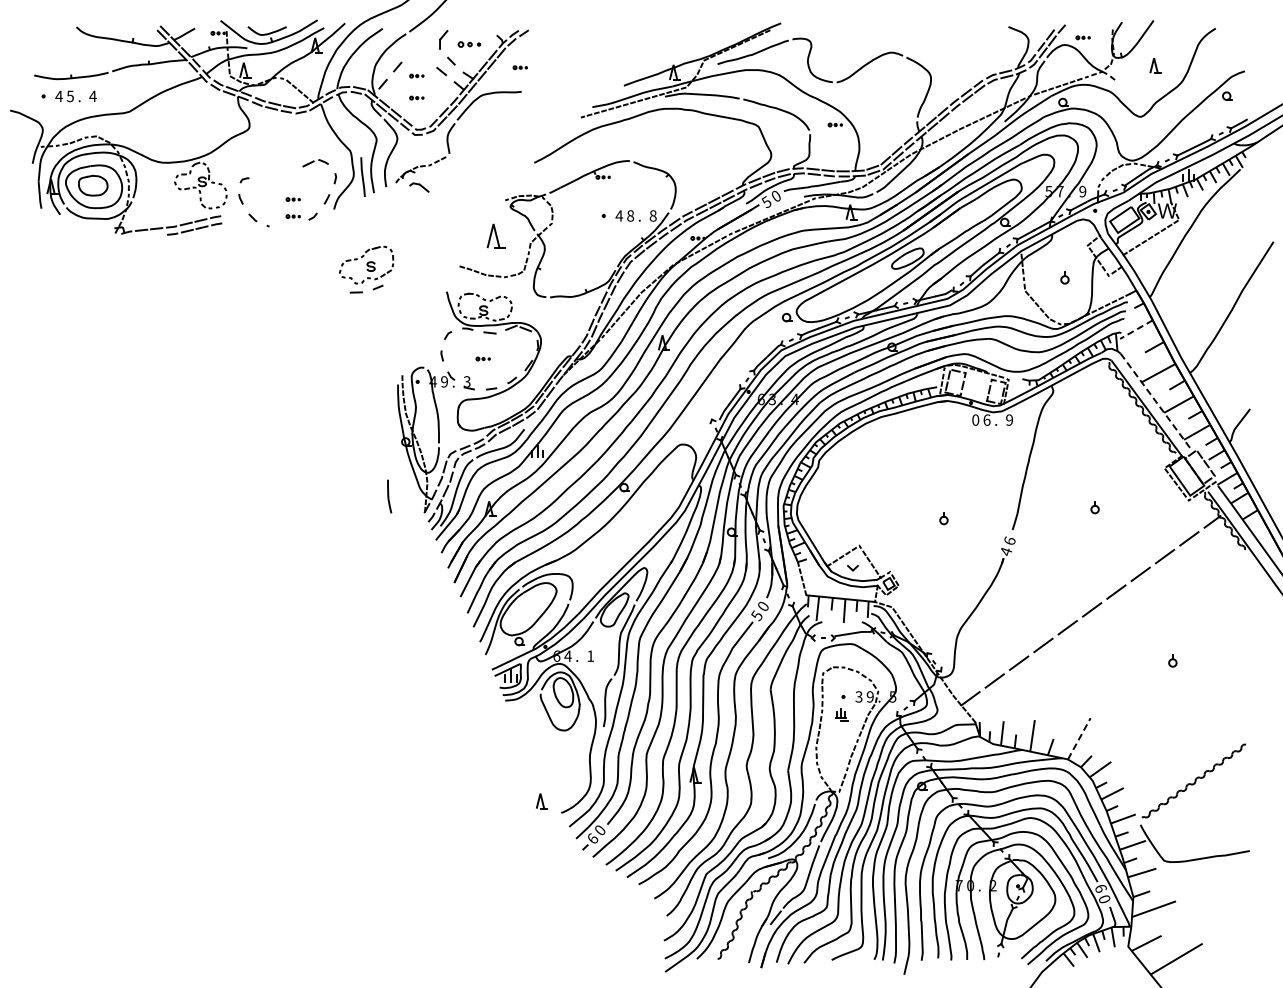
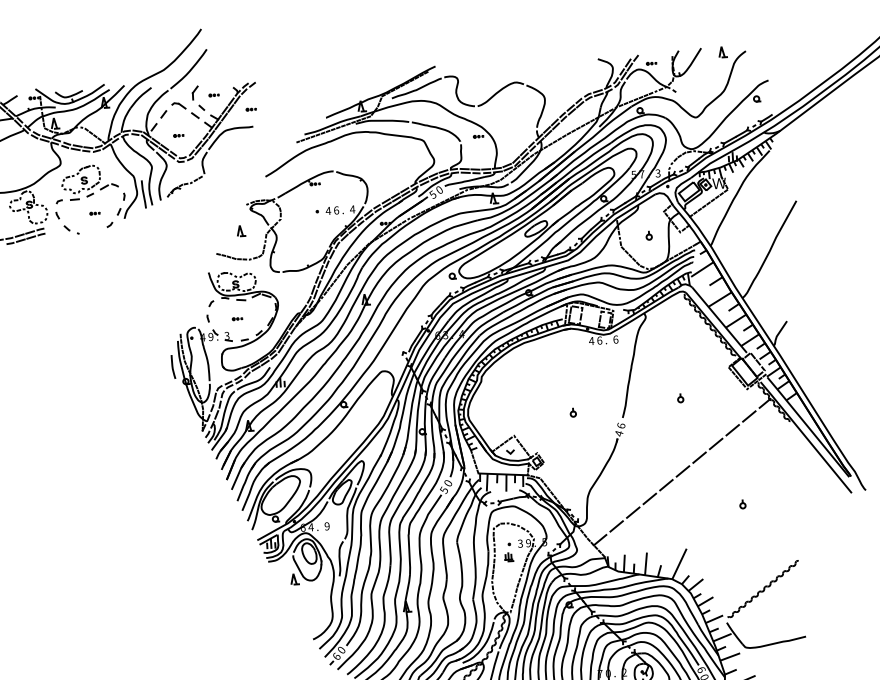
part: (469, 44) -> (214, 95), size x0.62
part: (1155, 65) -> (722, 51), moved
part: (416, 75) -> (177, 119), removed
part: (419, 187) -> (178, 105), moved
text: (1082, 191) -> (657, 173), 9 -> 3
text: (630, 215) -> (336, 210), 8 -> 6
text: (652, 215) -> (352, 209), 8 -> 4
part: (292, 216) -> (95, 225), removed
part: (495, 236) -> (240, 231), size x0.62
part: (366, 269) -> (81, 182), moved
line: (1136, 329) -> (702, 269), dashed -> solid
line: (1156, 401) -> (719, 319), dashed -> solid
text: (975, 419) -> (591, 340), 0 -> 4
text: (1009, 419) -> (615, 339), 9 -> 6
curve: (389, 496) -> (173, 366), moved
text: (590, 655) -> (327, 525), 1 -> 9
line: (1079, 738) -> (679, 563), dashed -> solid
part: (541, 801) -> (294, 579), moved

